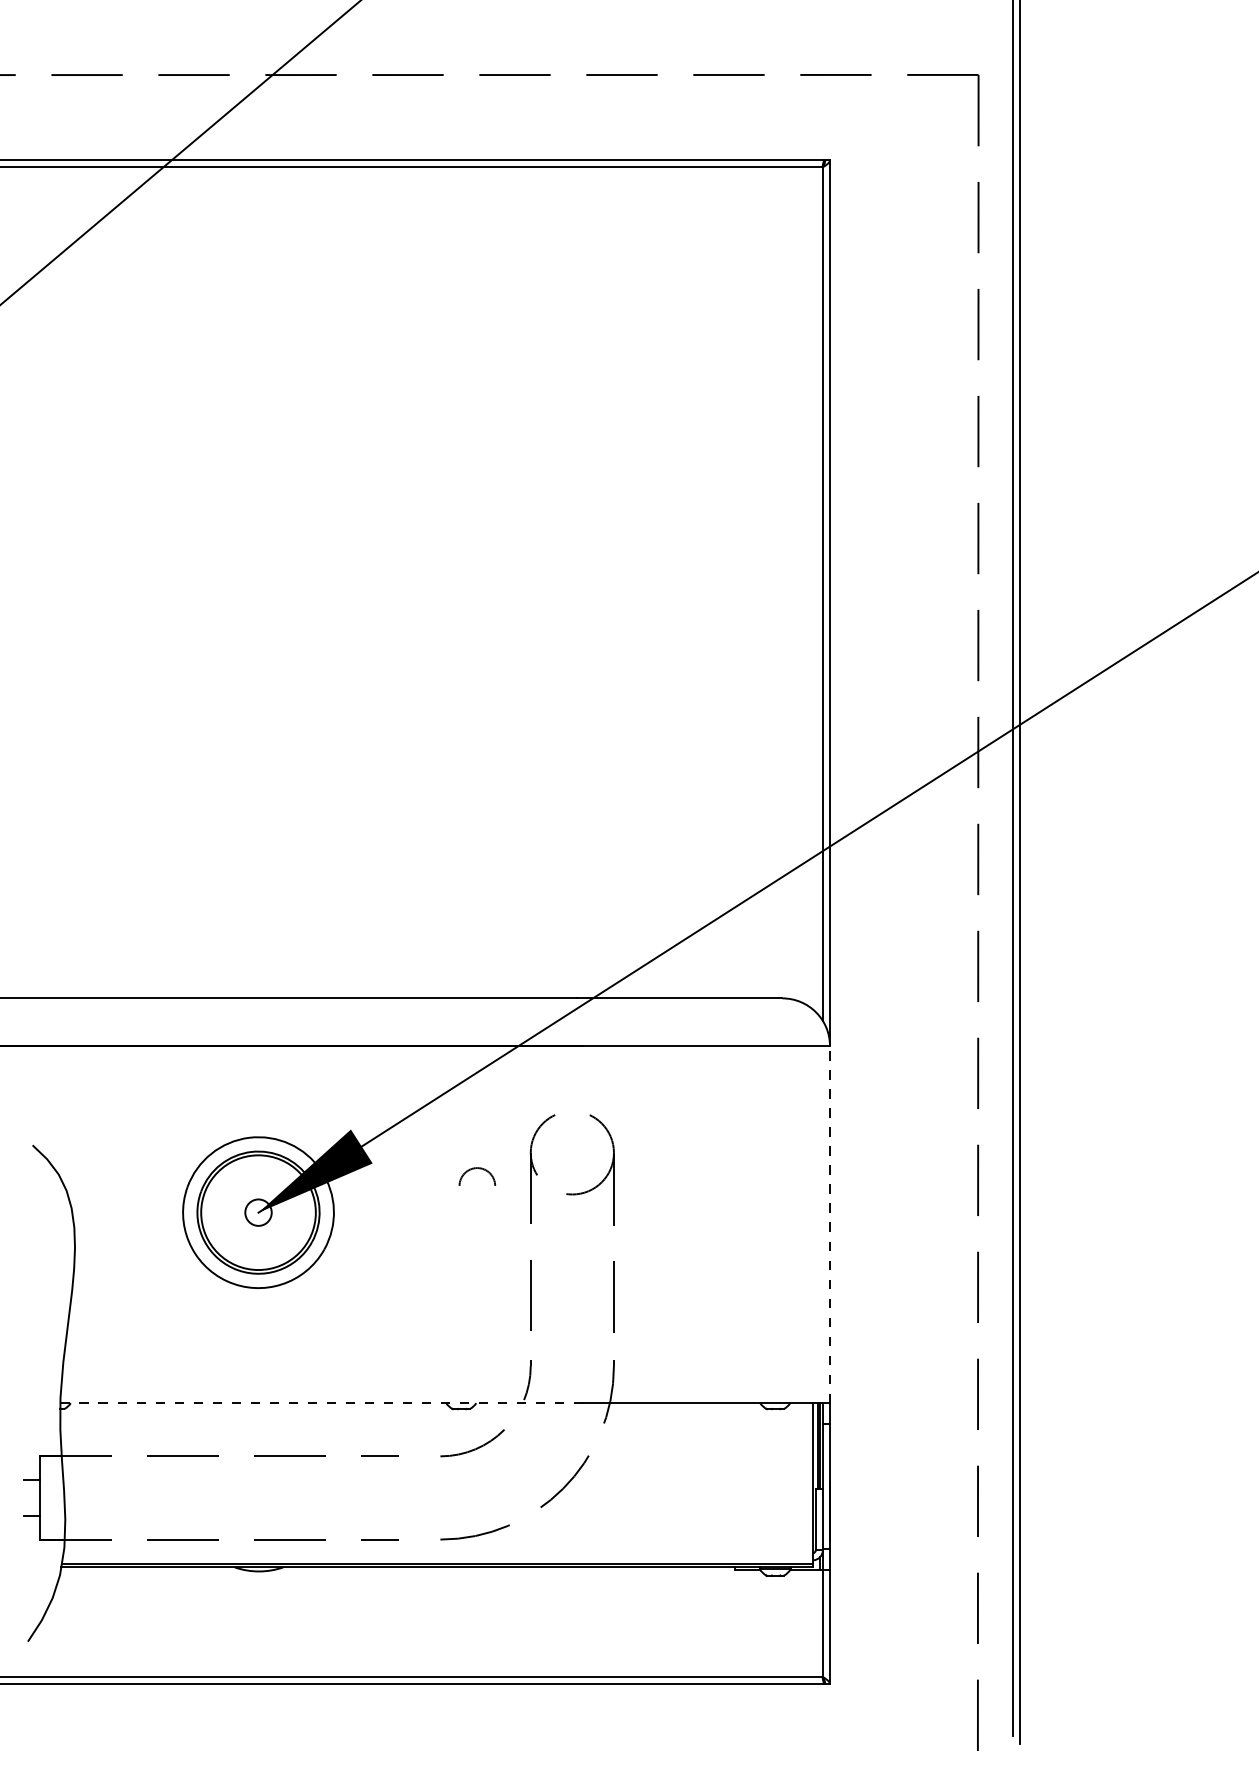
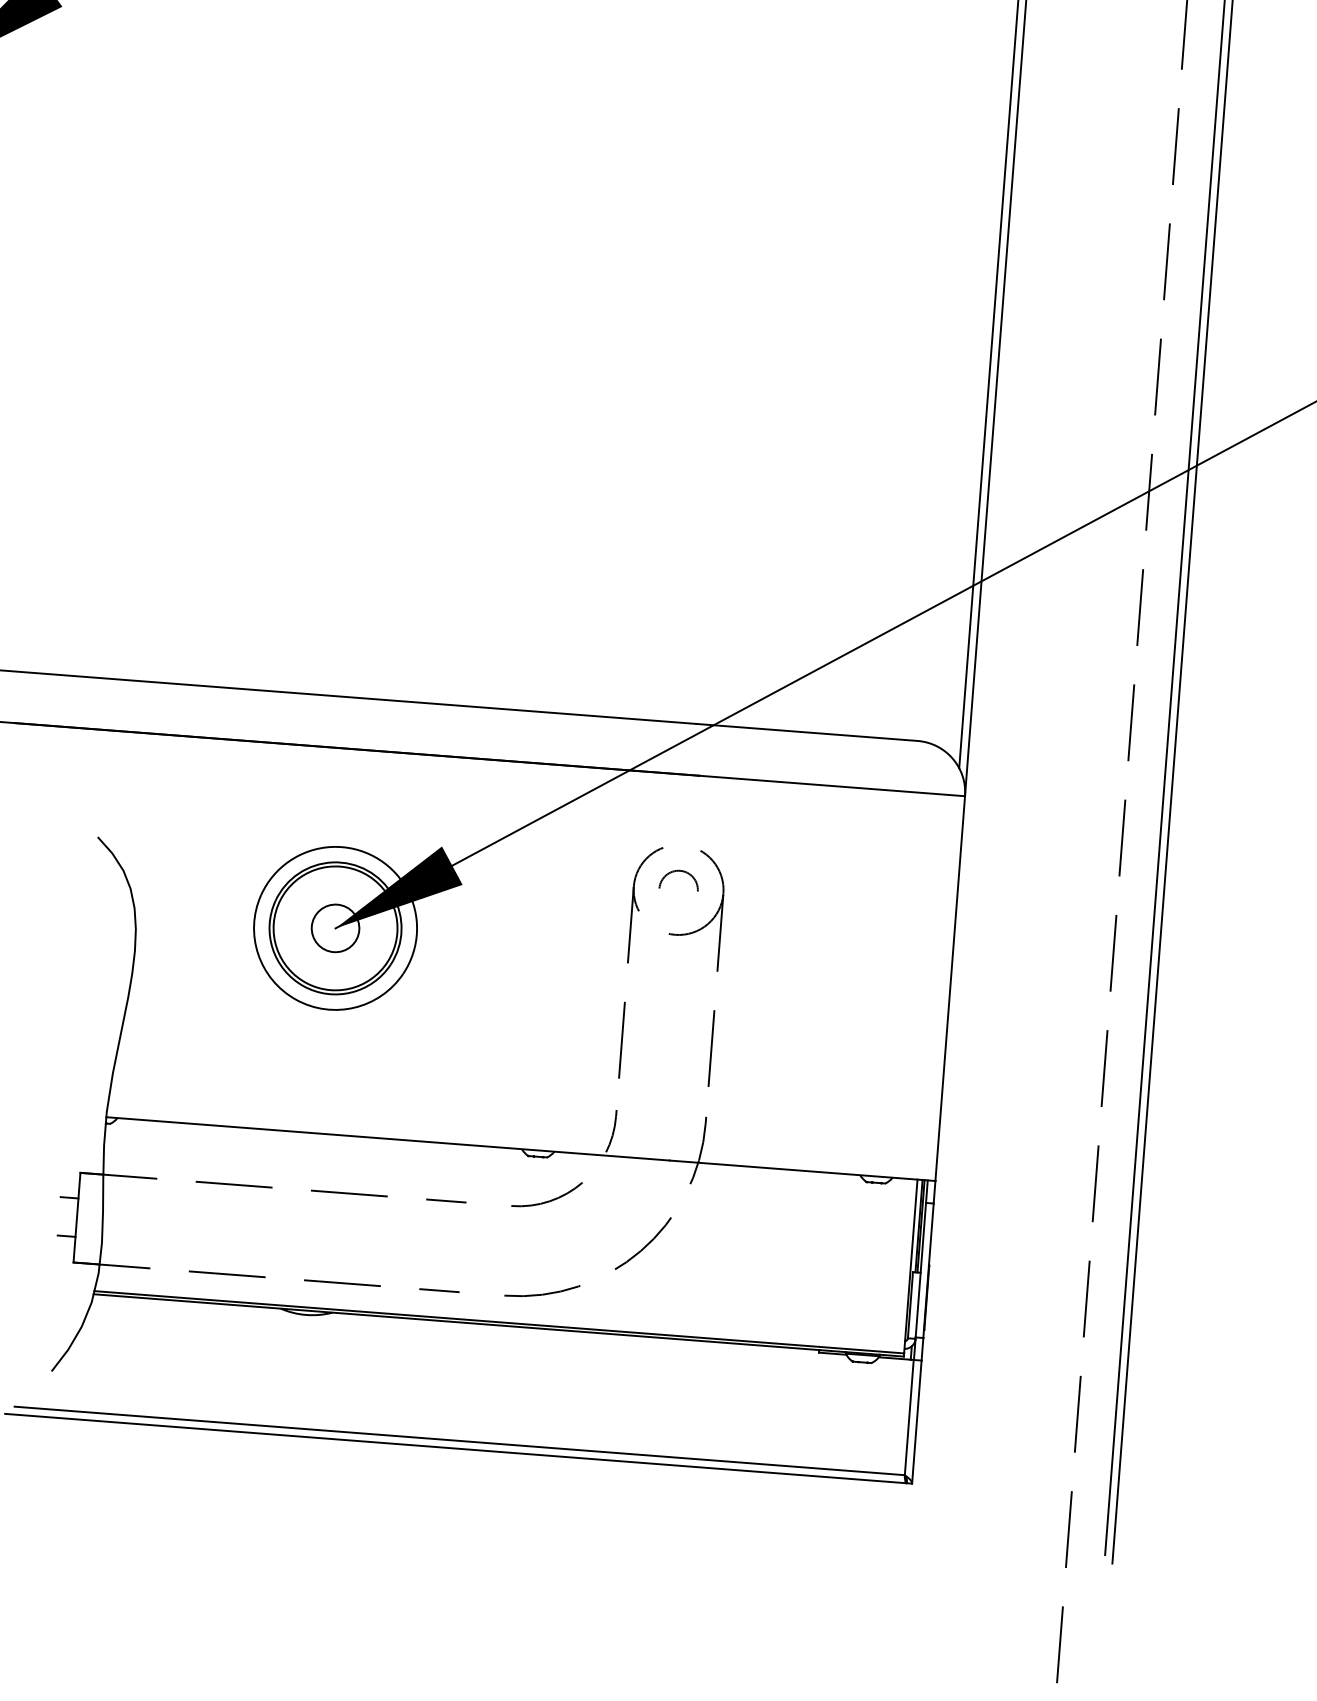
arc: (475, 1169) -> (677, 872), moved
circle: (258, 1212) -> (335, 928), size x1.67
line: (830, 1224) -> (950, 988), dashed -> solid
line: (322, 1403) -> (388, 1139), dashed -> solid

